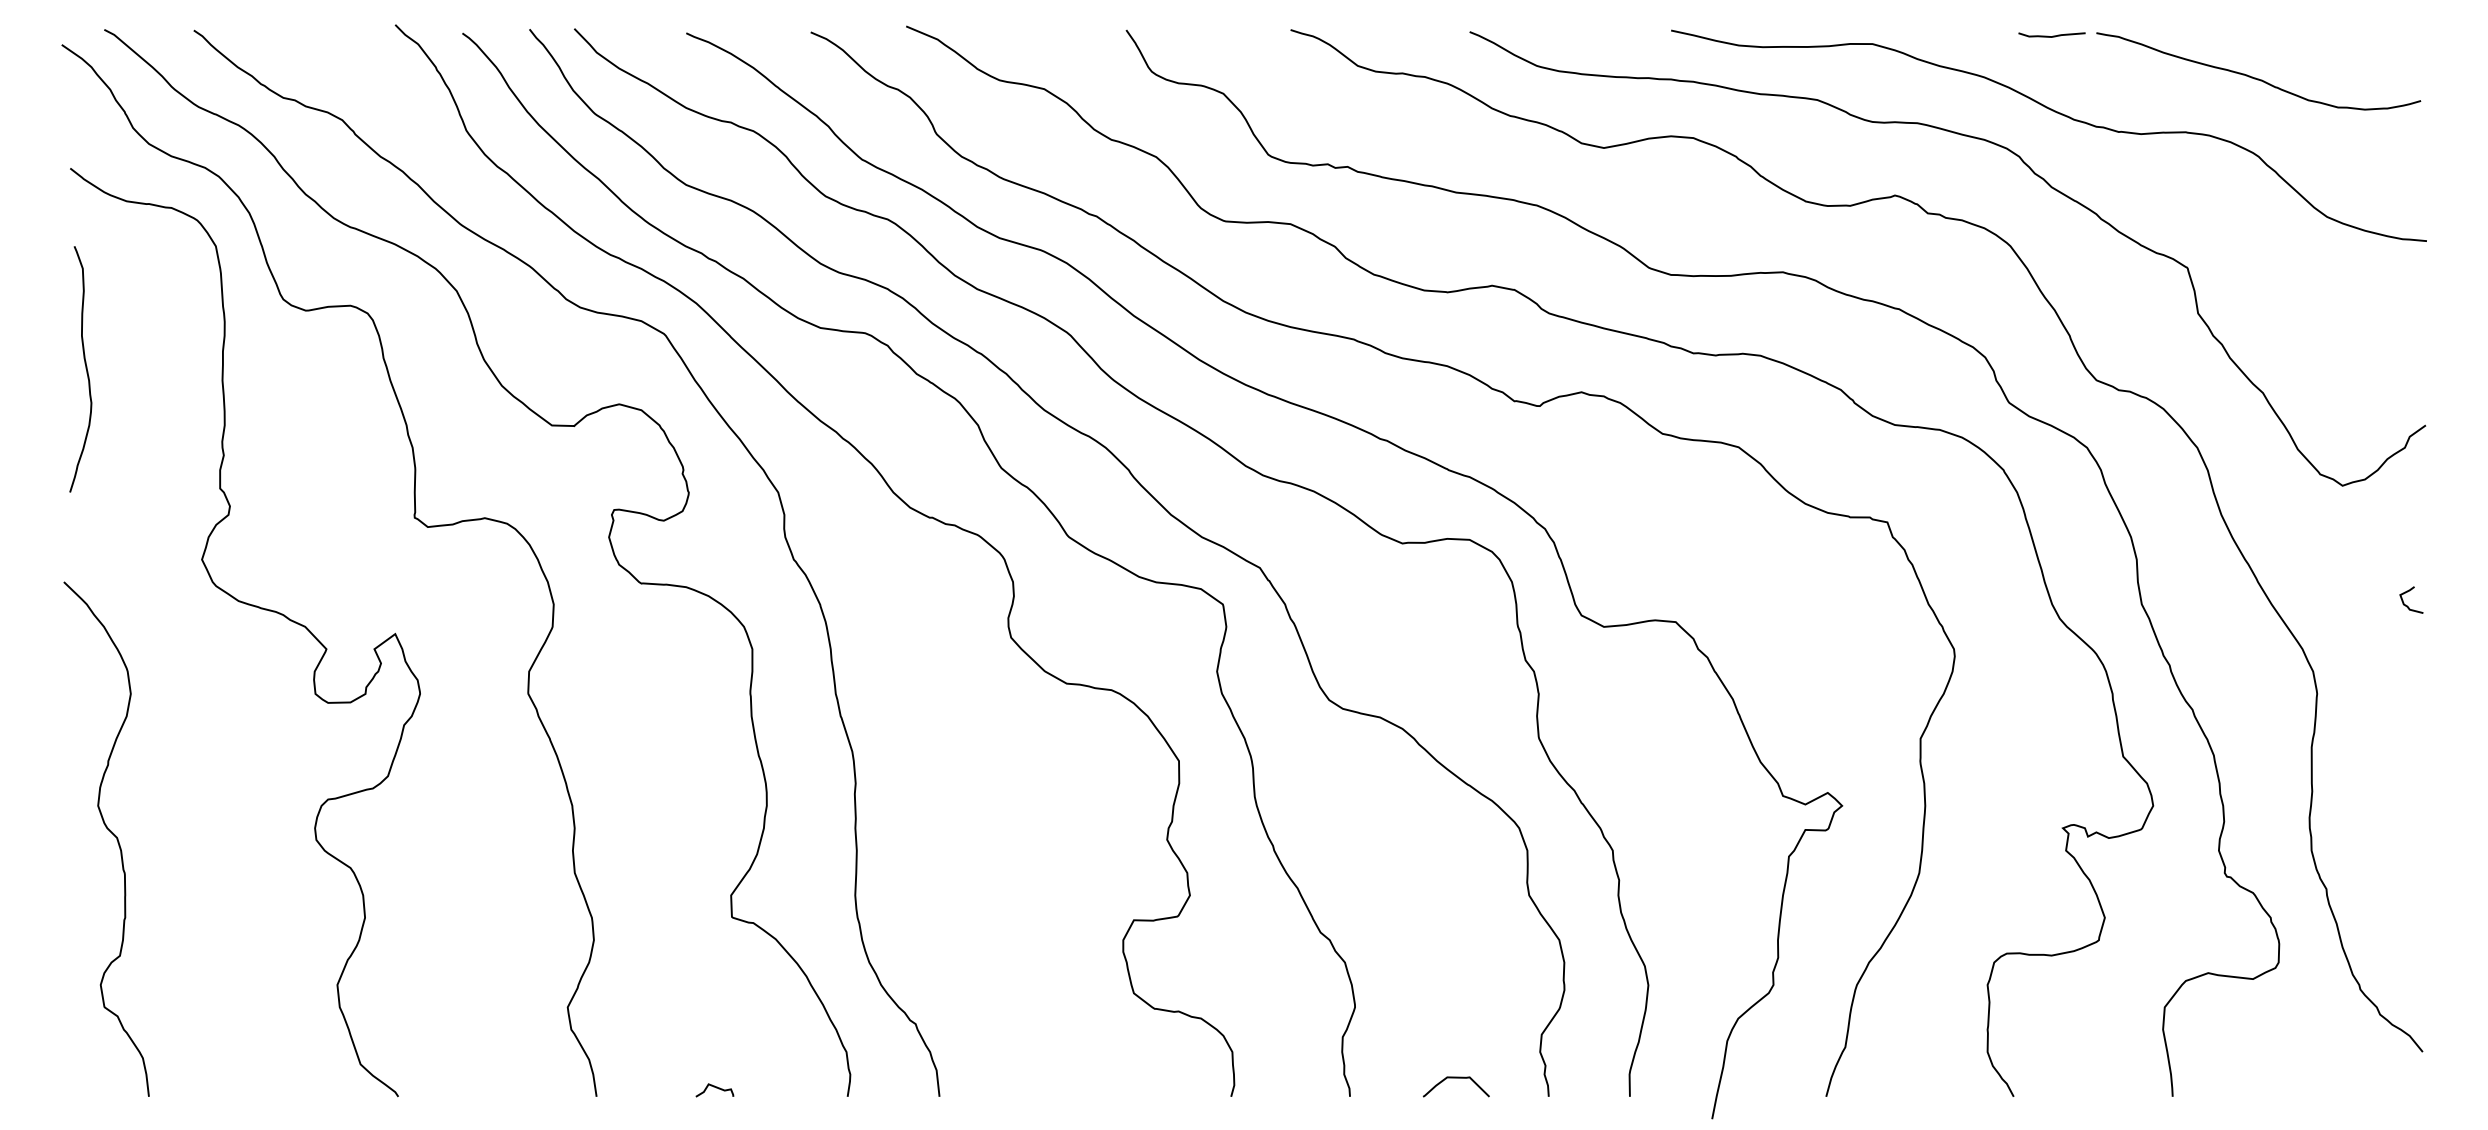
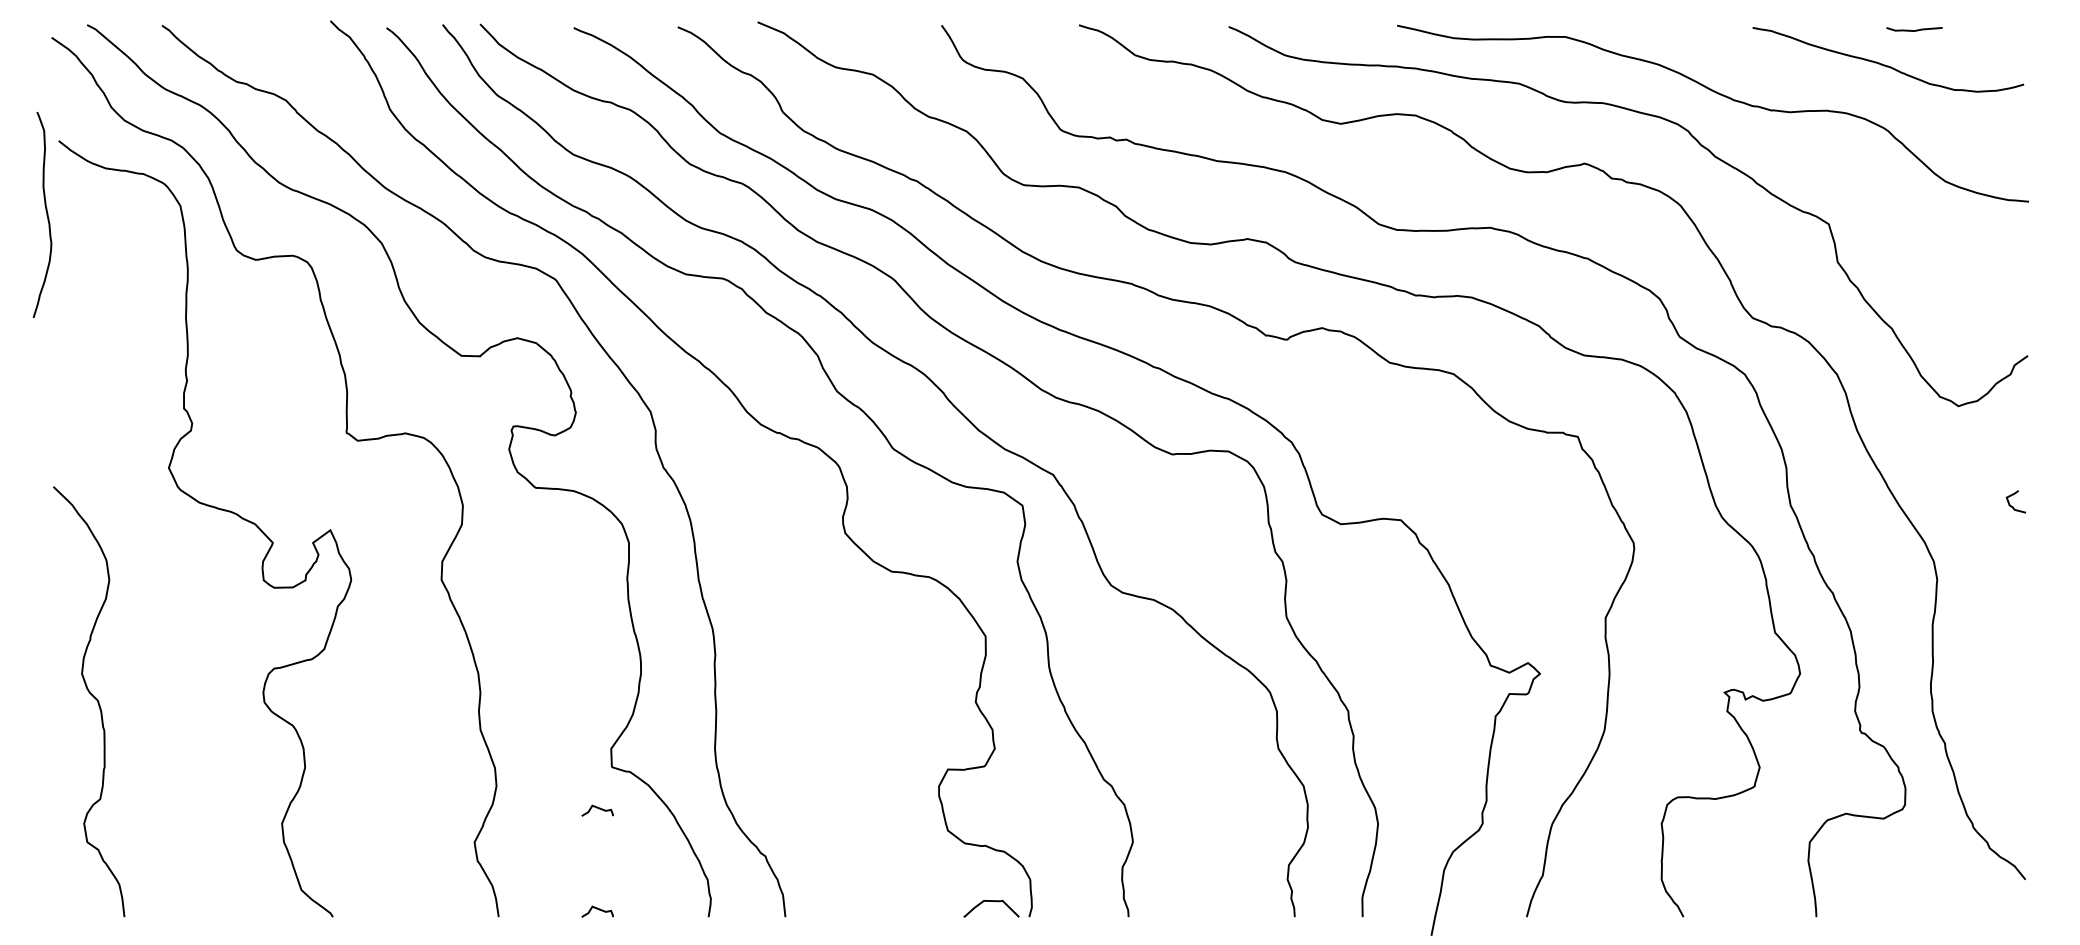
curve: (2053, 35) -> (1915, 29), moved
curve: (85, 368) -> (46, 214), moved
curve: (714, 966) -> (597, 808), added
curve: (1456, 1078) -> (991, 901), moved

